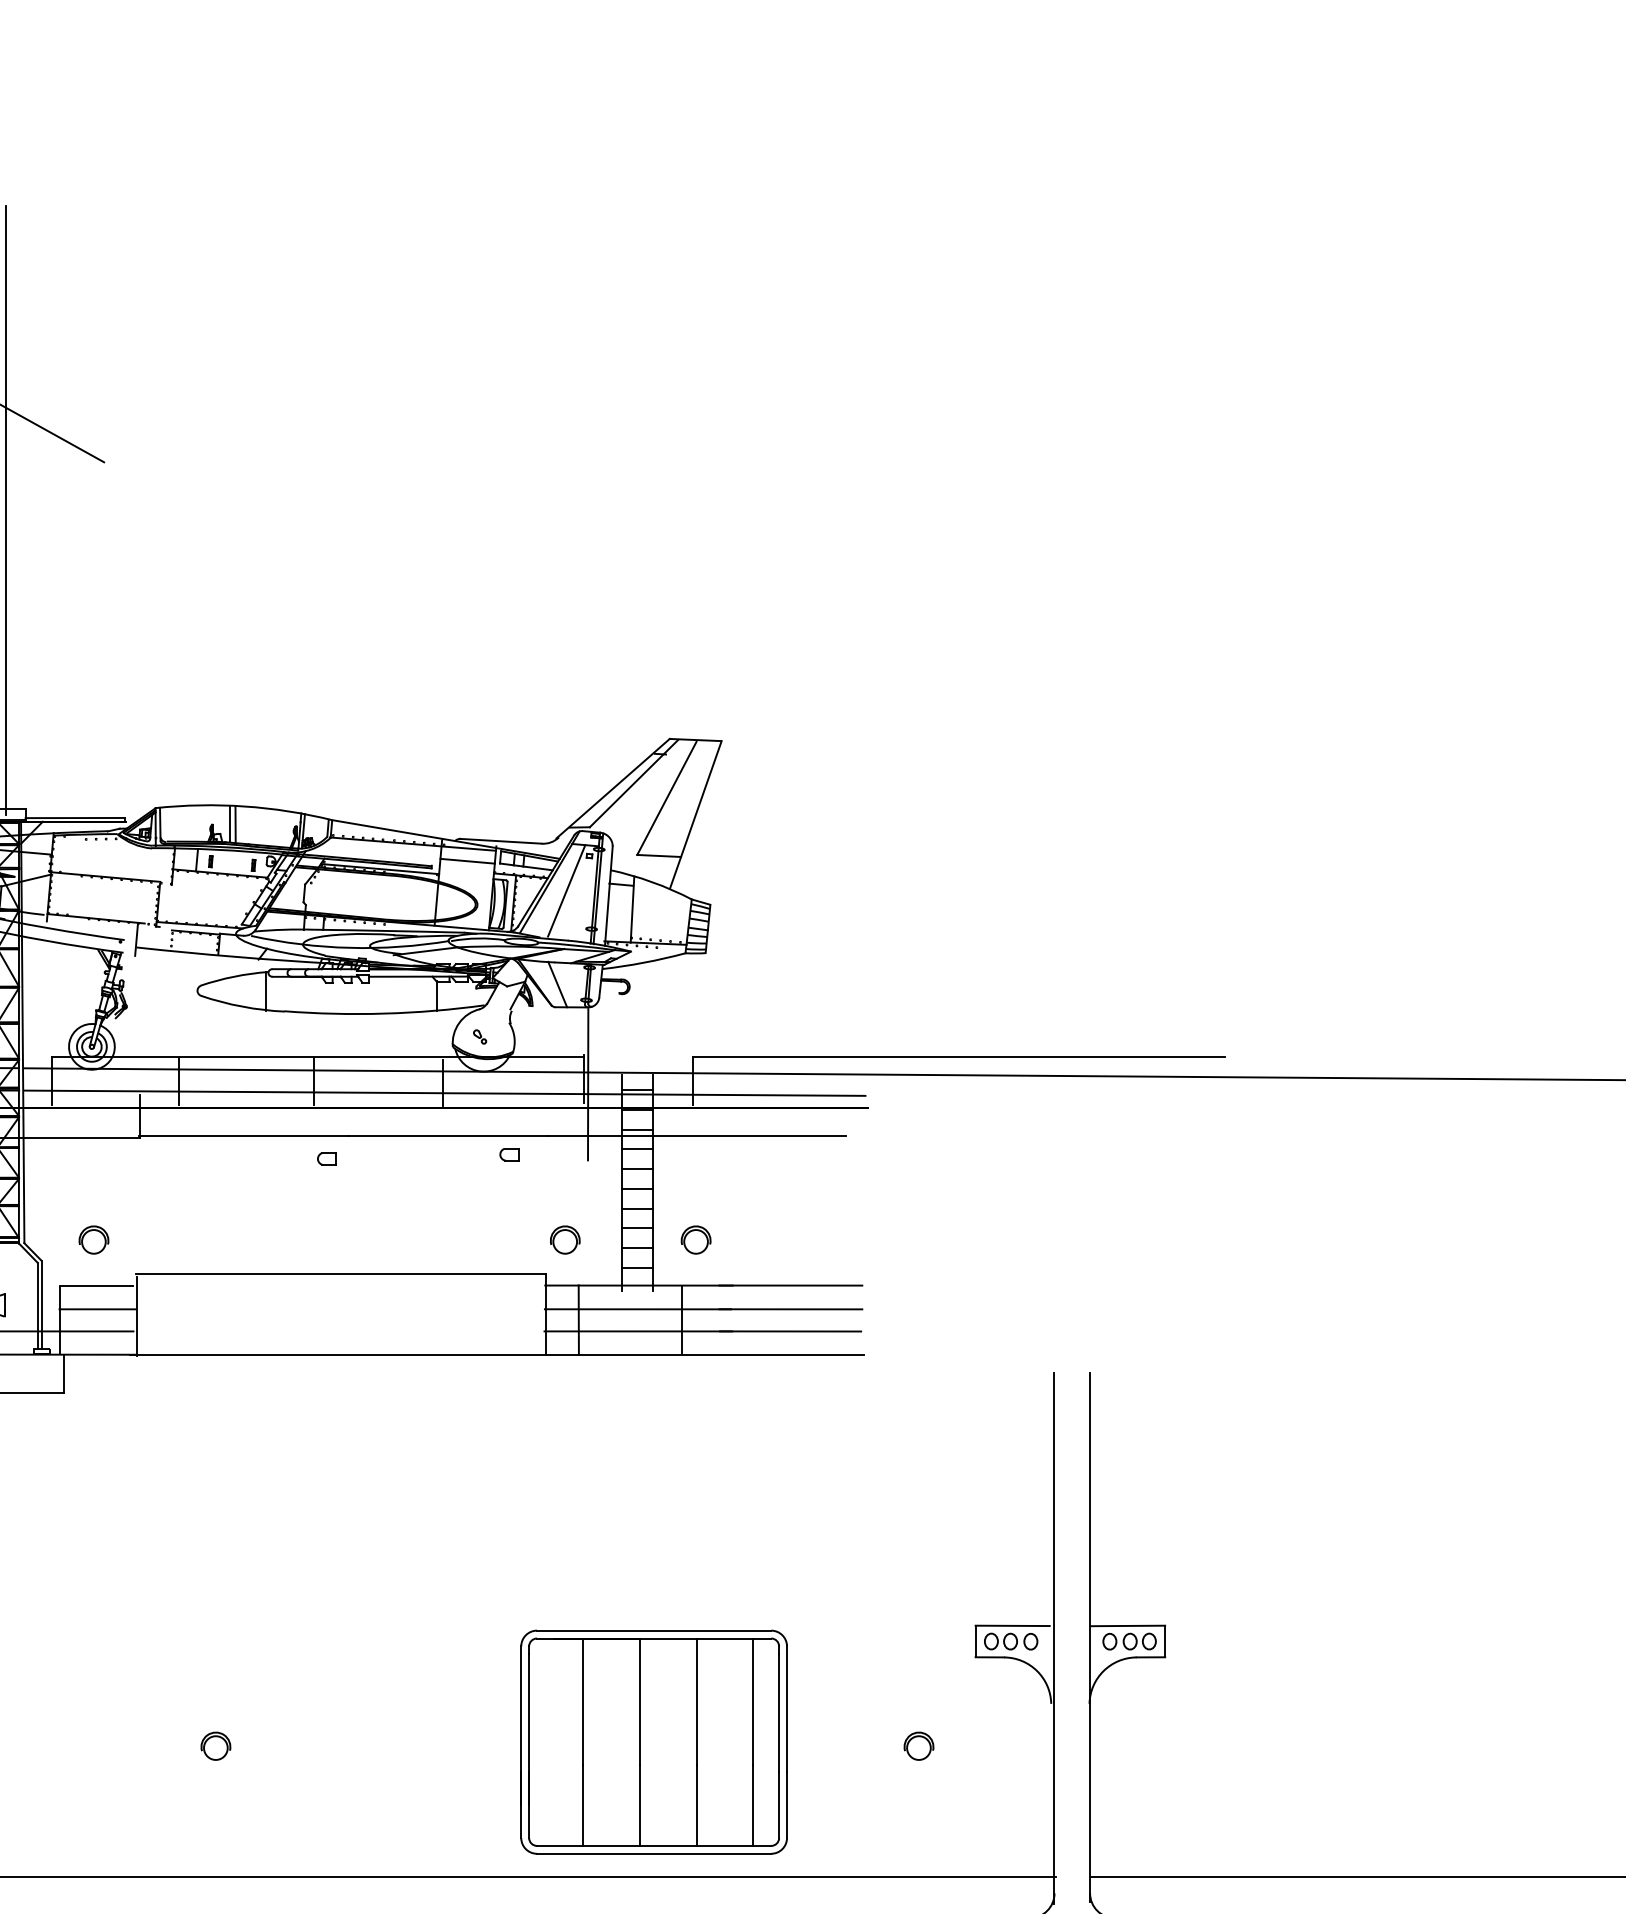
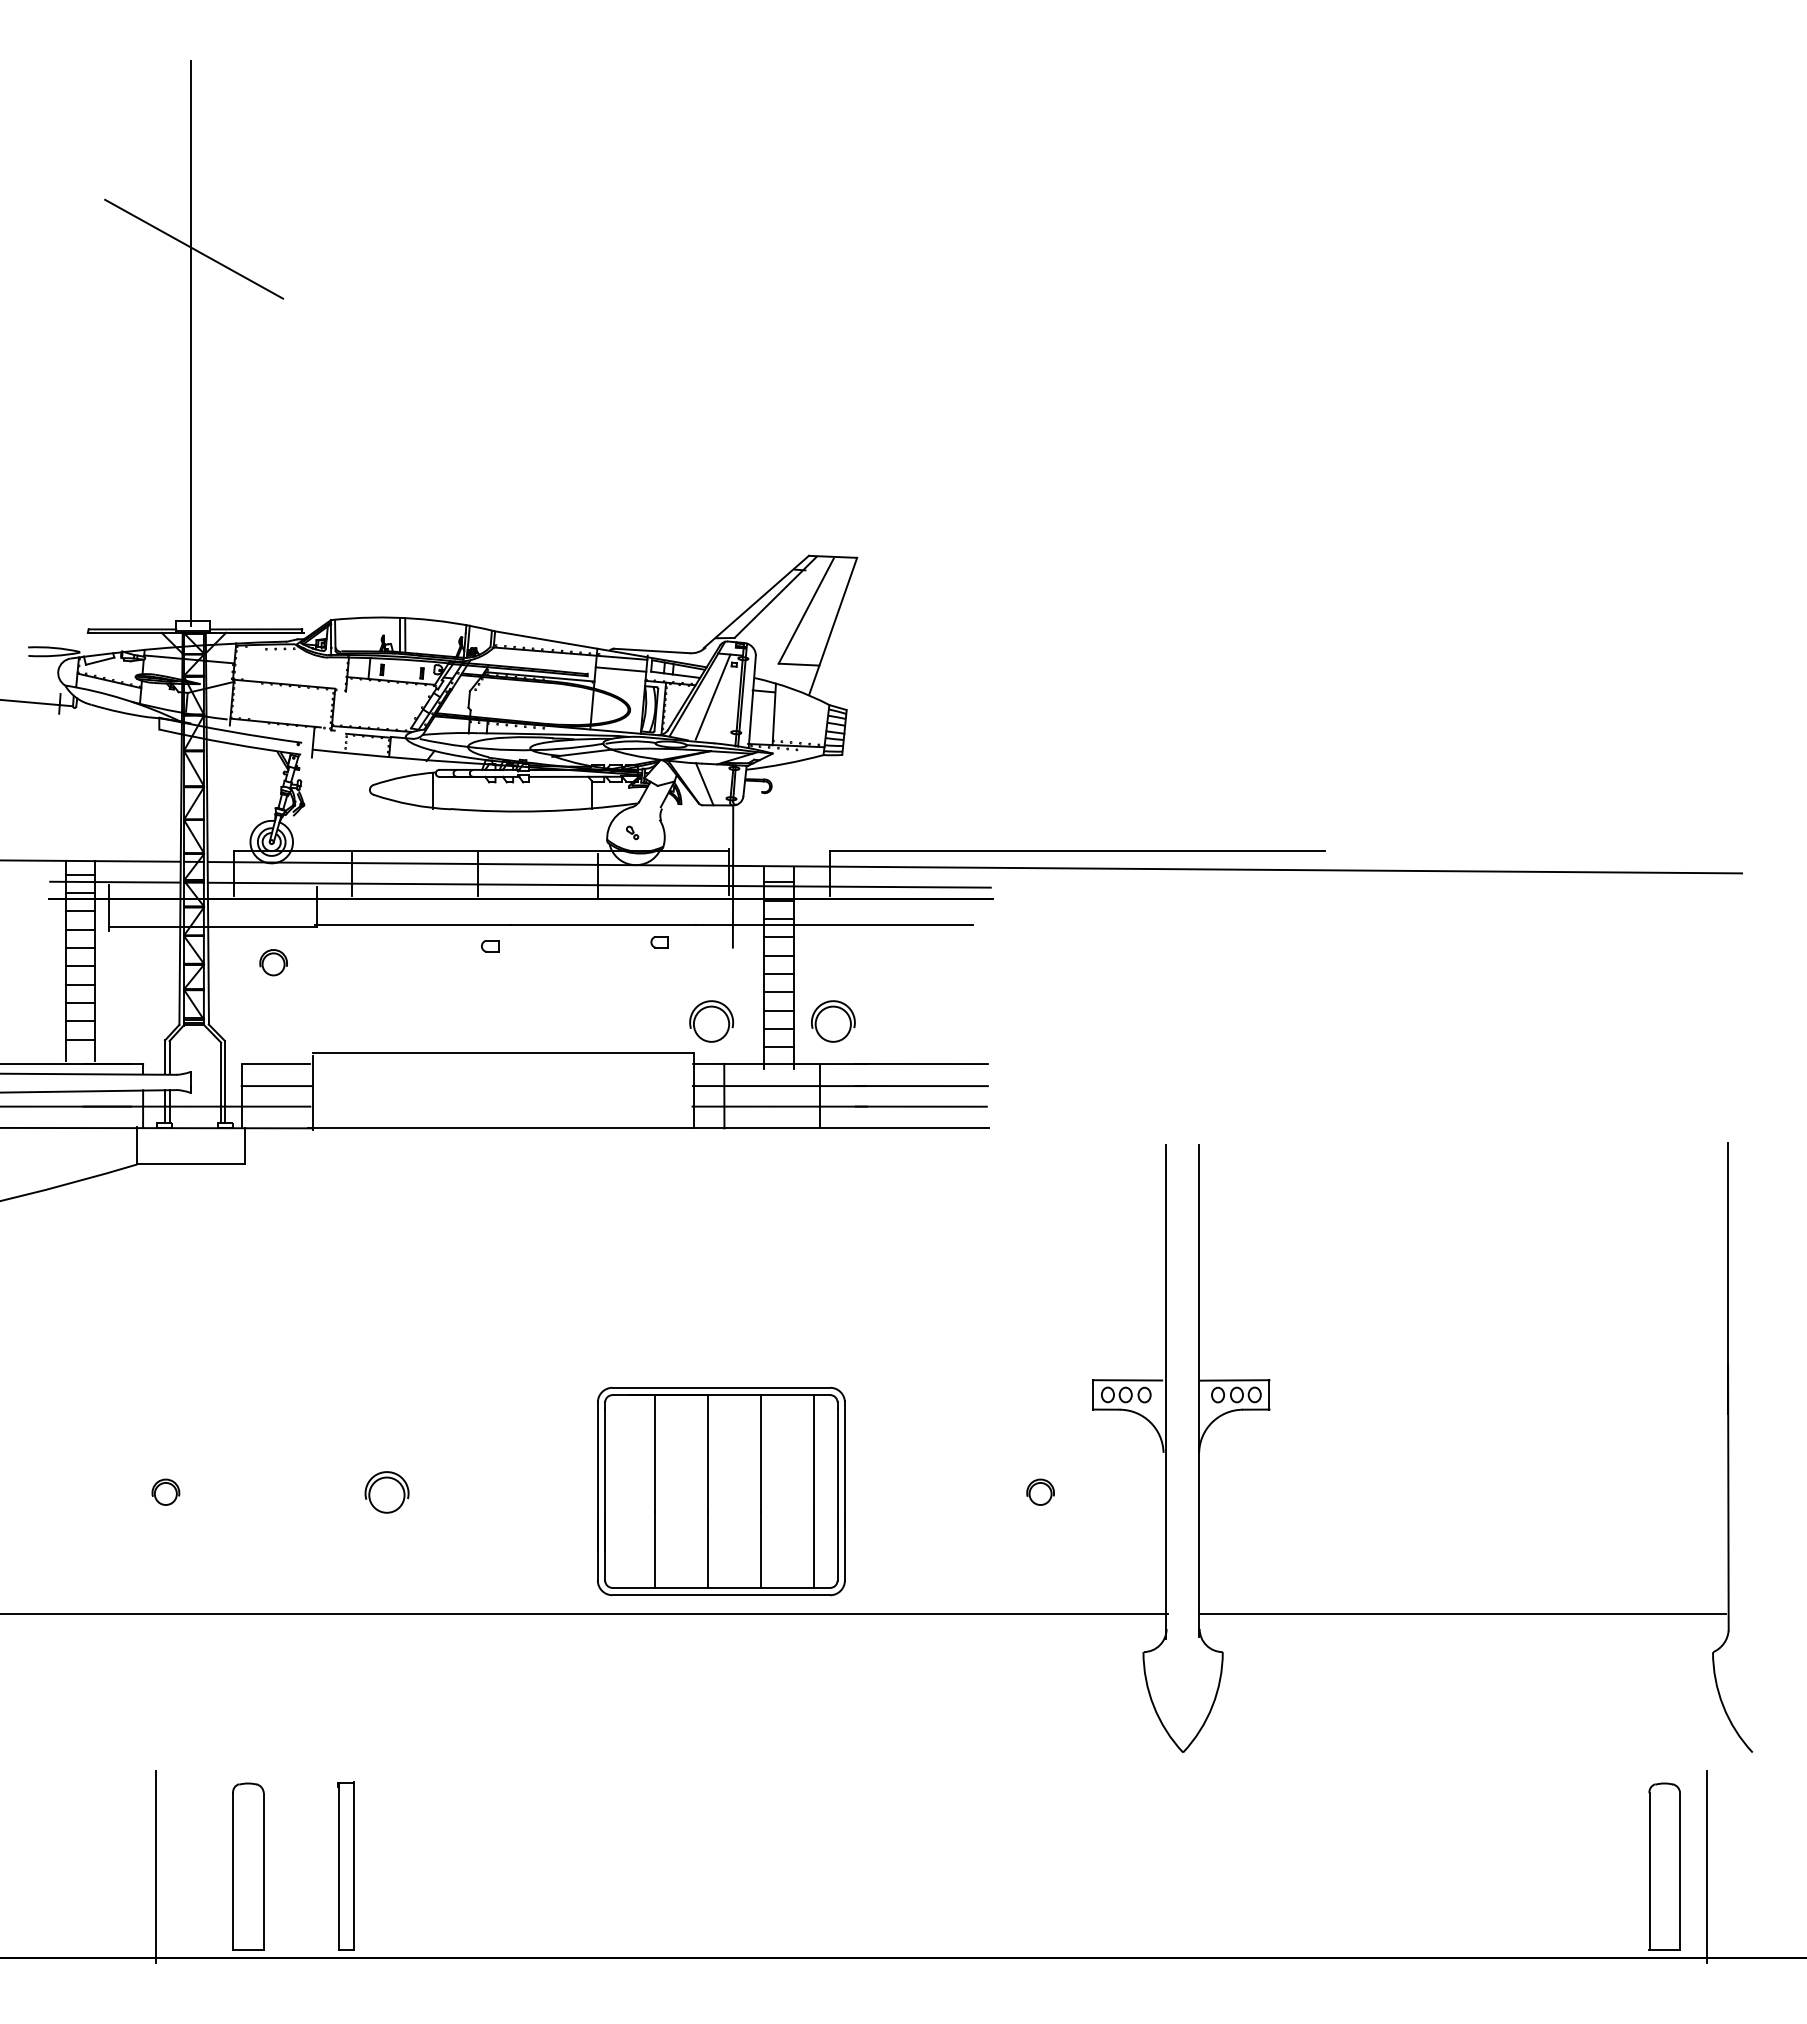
part: (93, 1239) -> (273, 962), moved
part: (564, 1239) -> (711, 1021), size x1.6
part: (696, 1239) -> (833, 1021), size x1.6
part: (654, 1742) -> (721, 1491), moved
part: (215, 1745) -> (386, 1491), size x1.6

